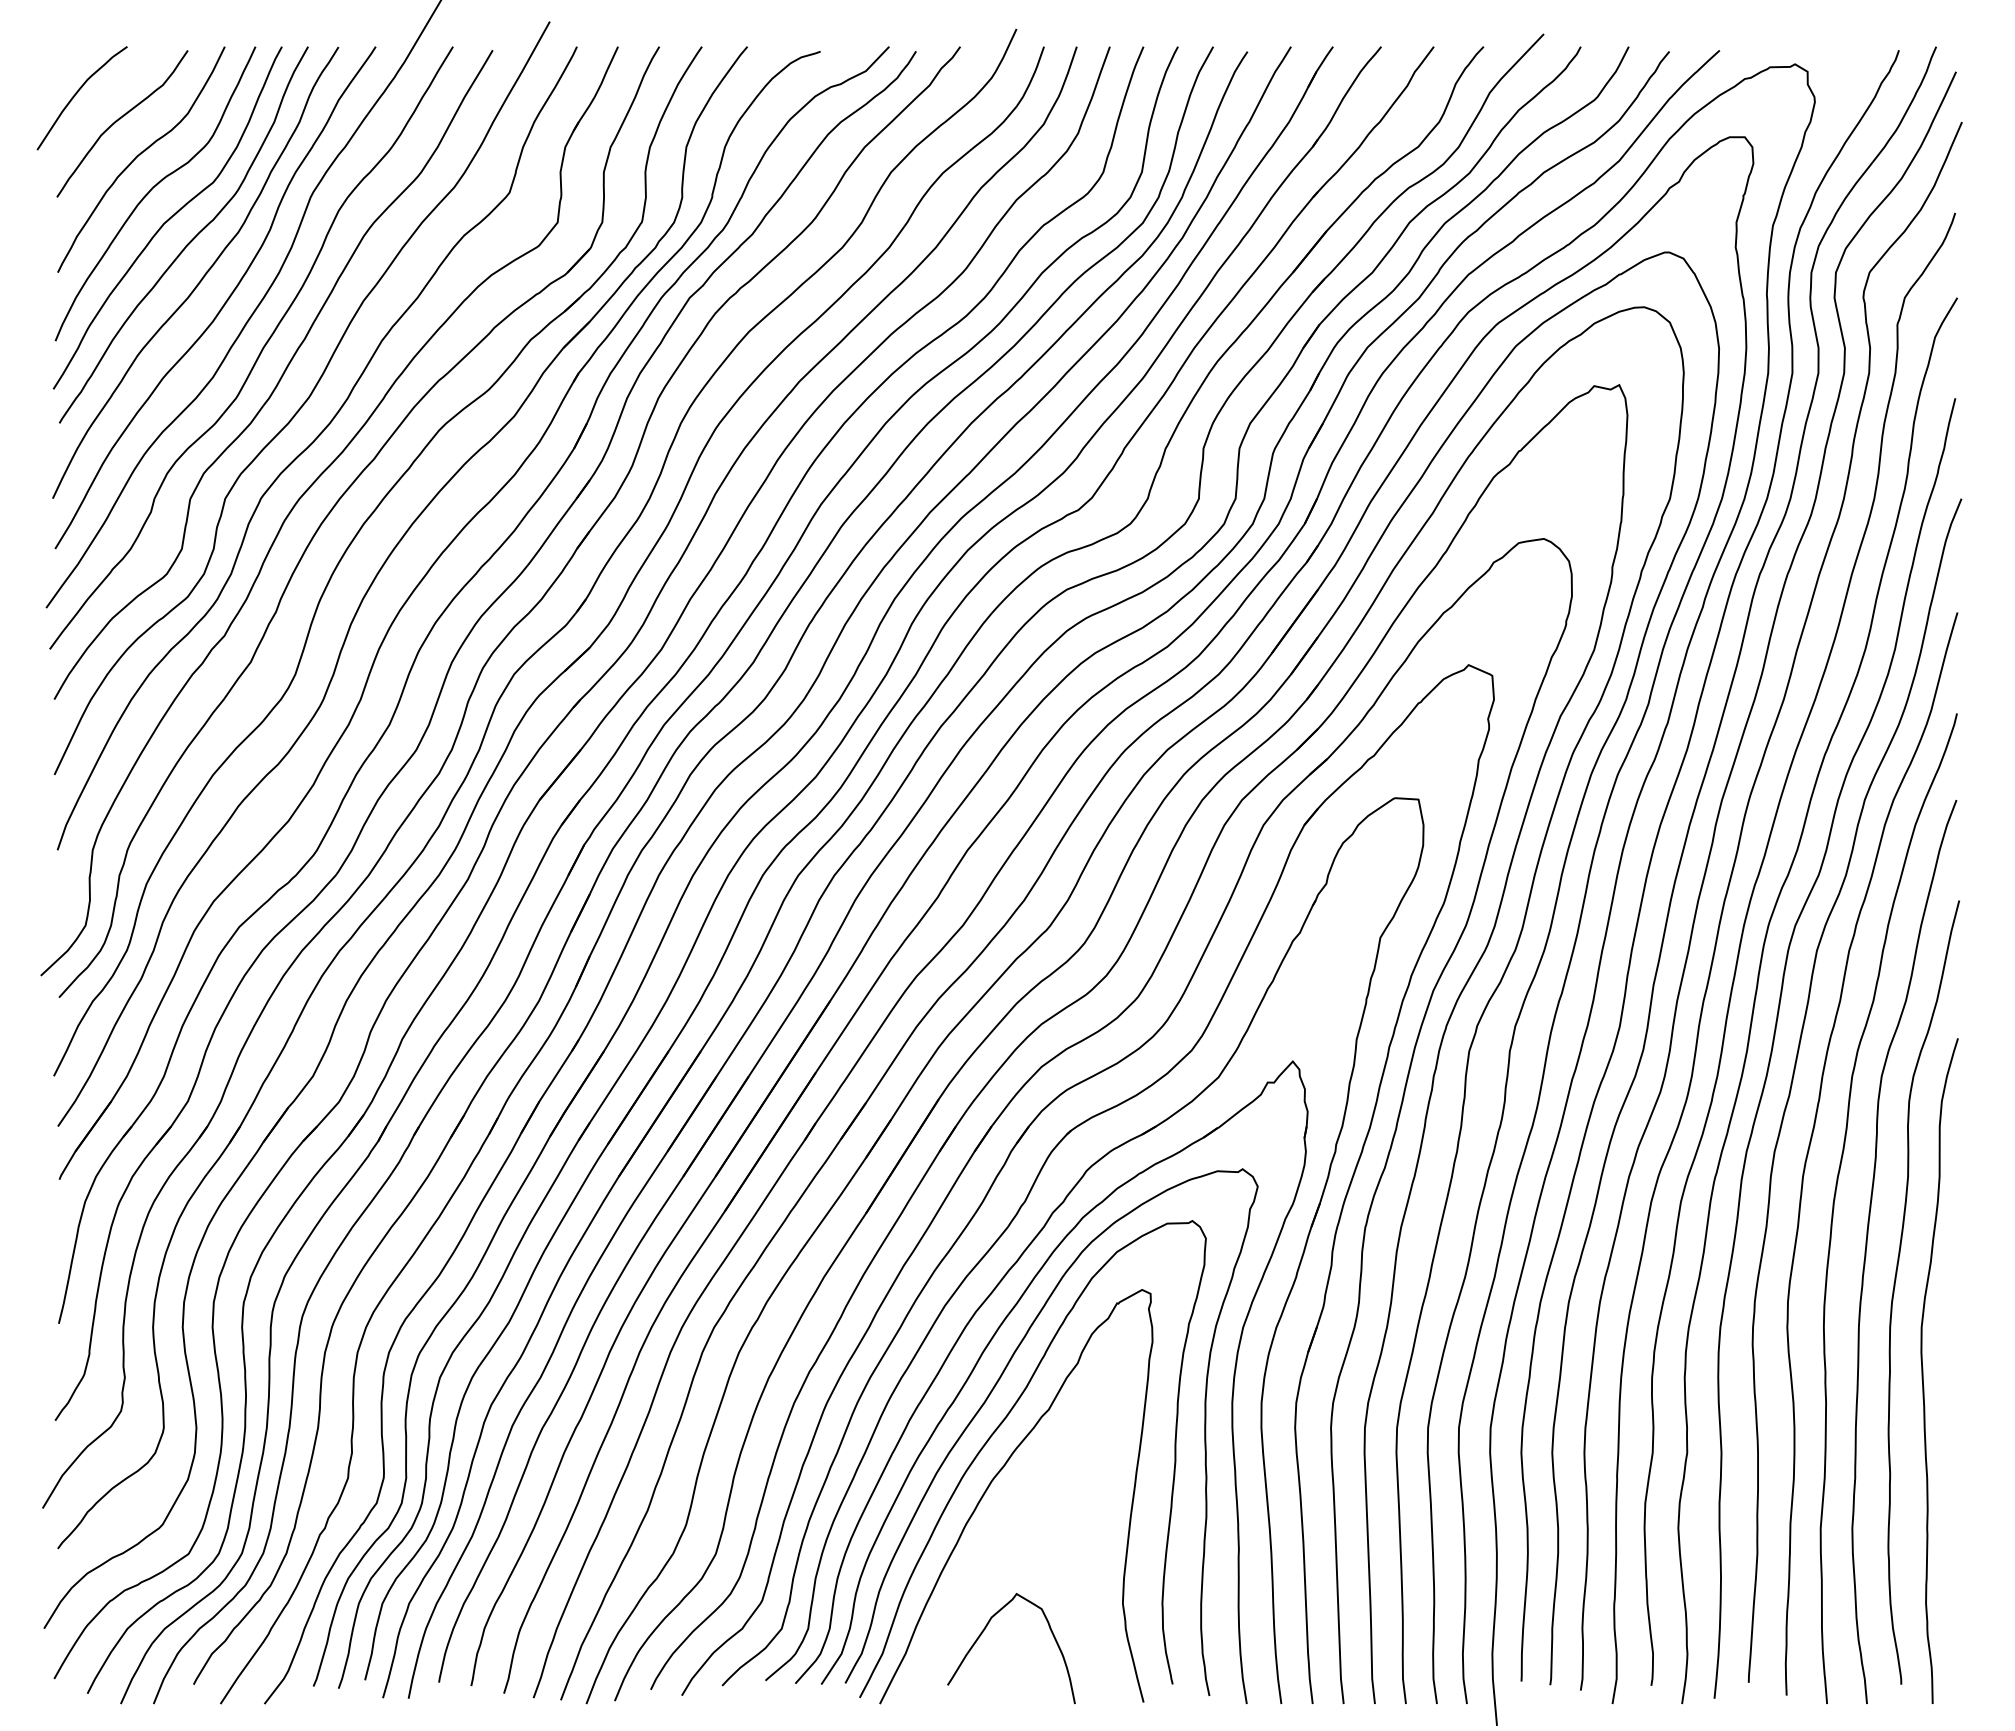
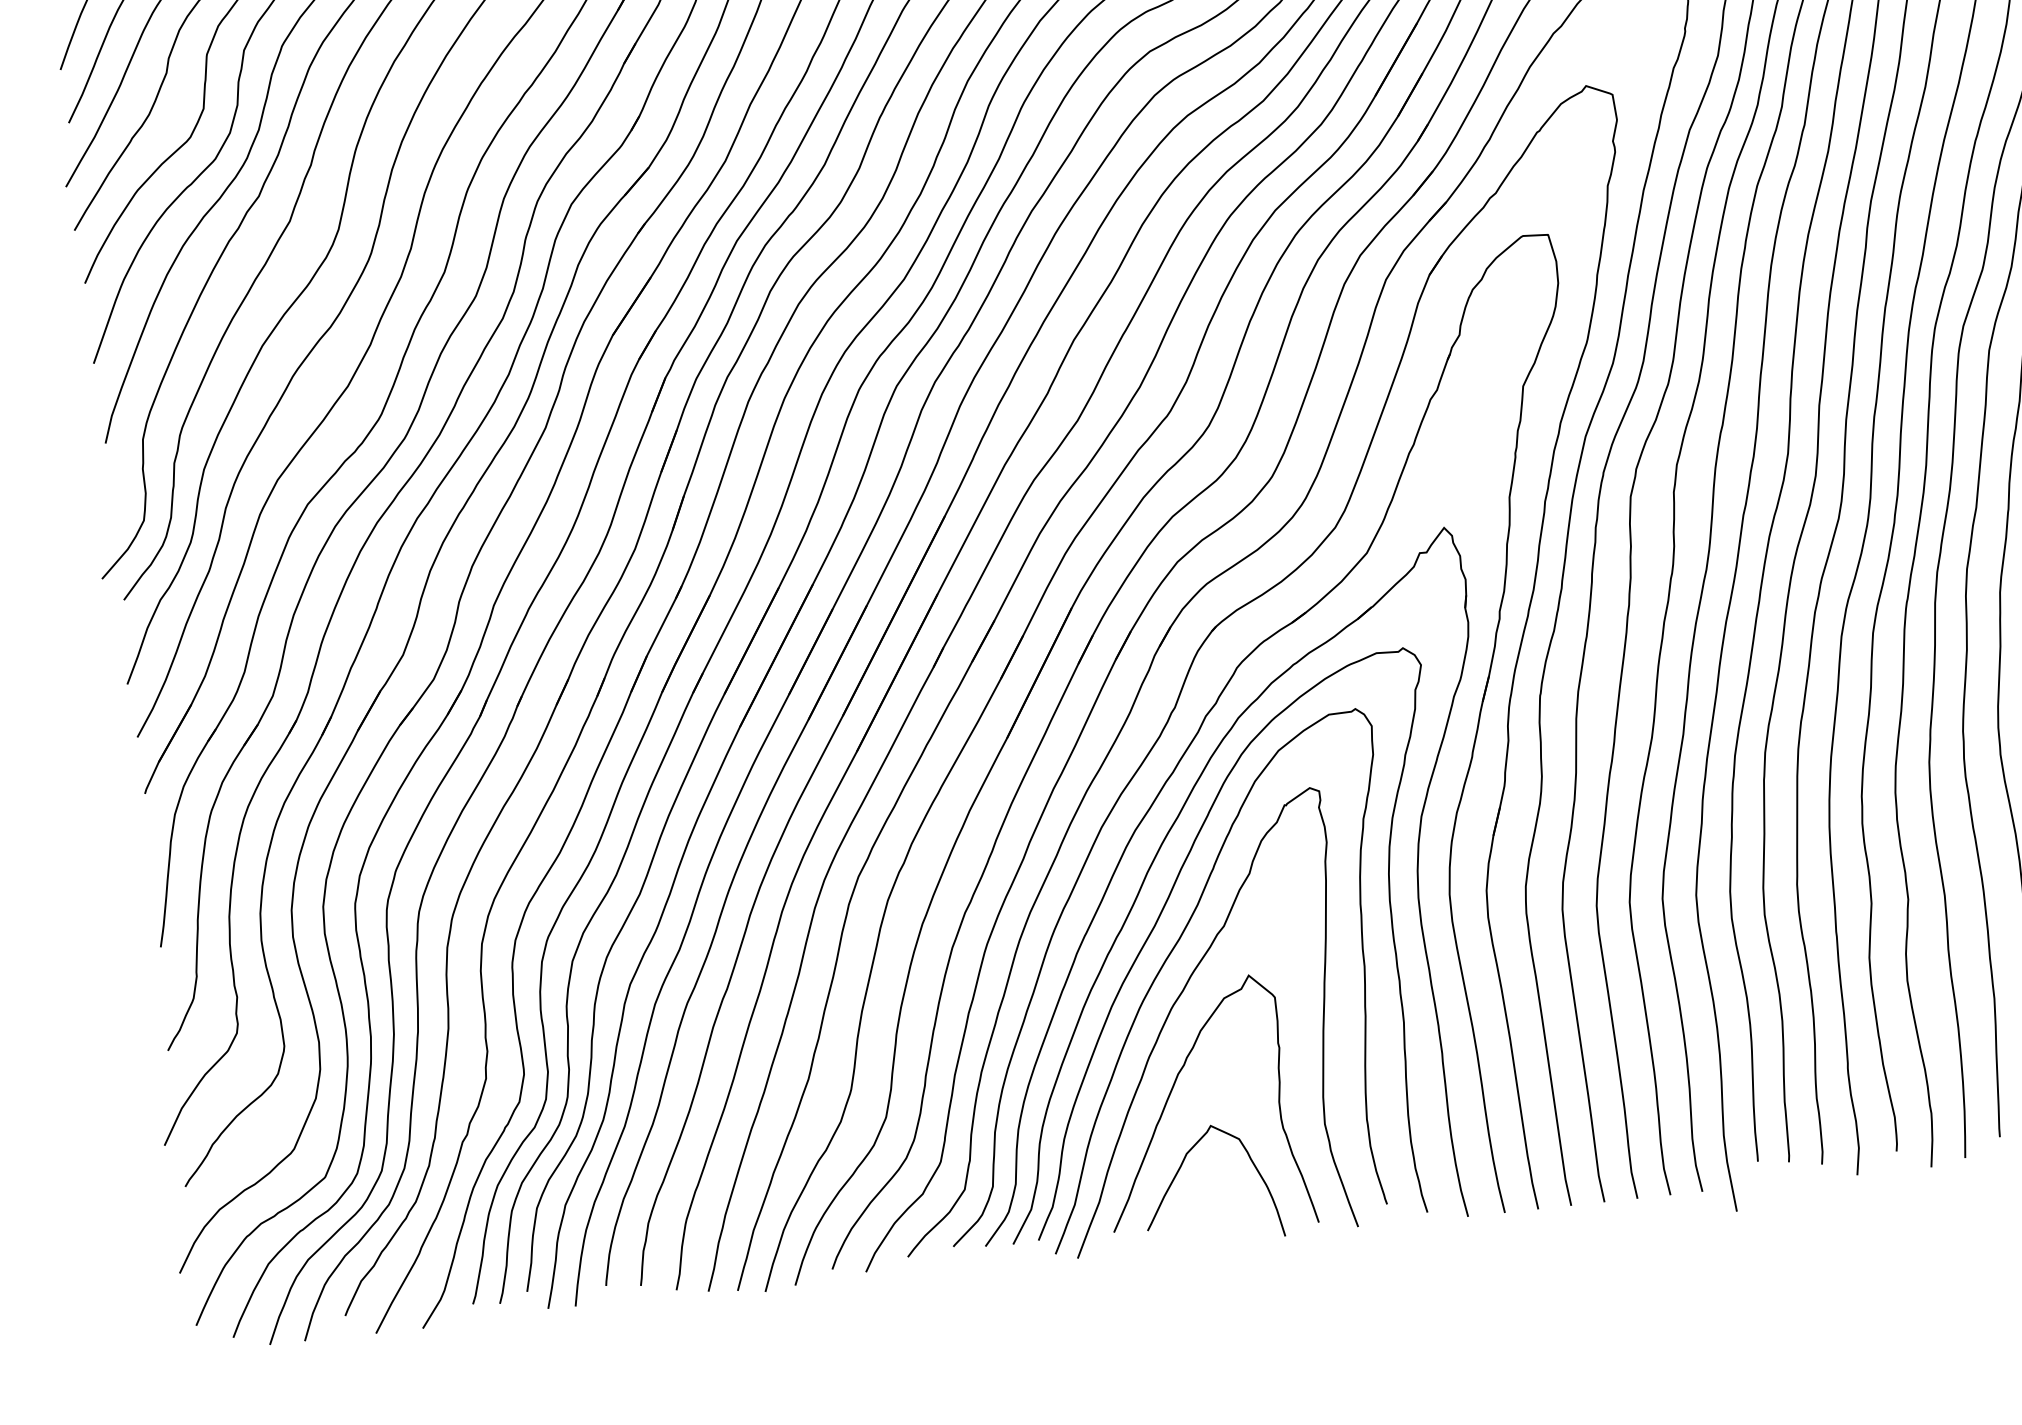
curve: (984, 1558) -> (1172, 1091), added

